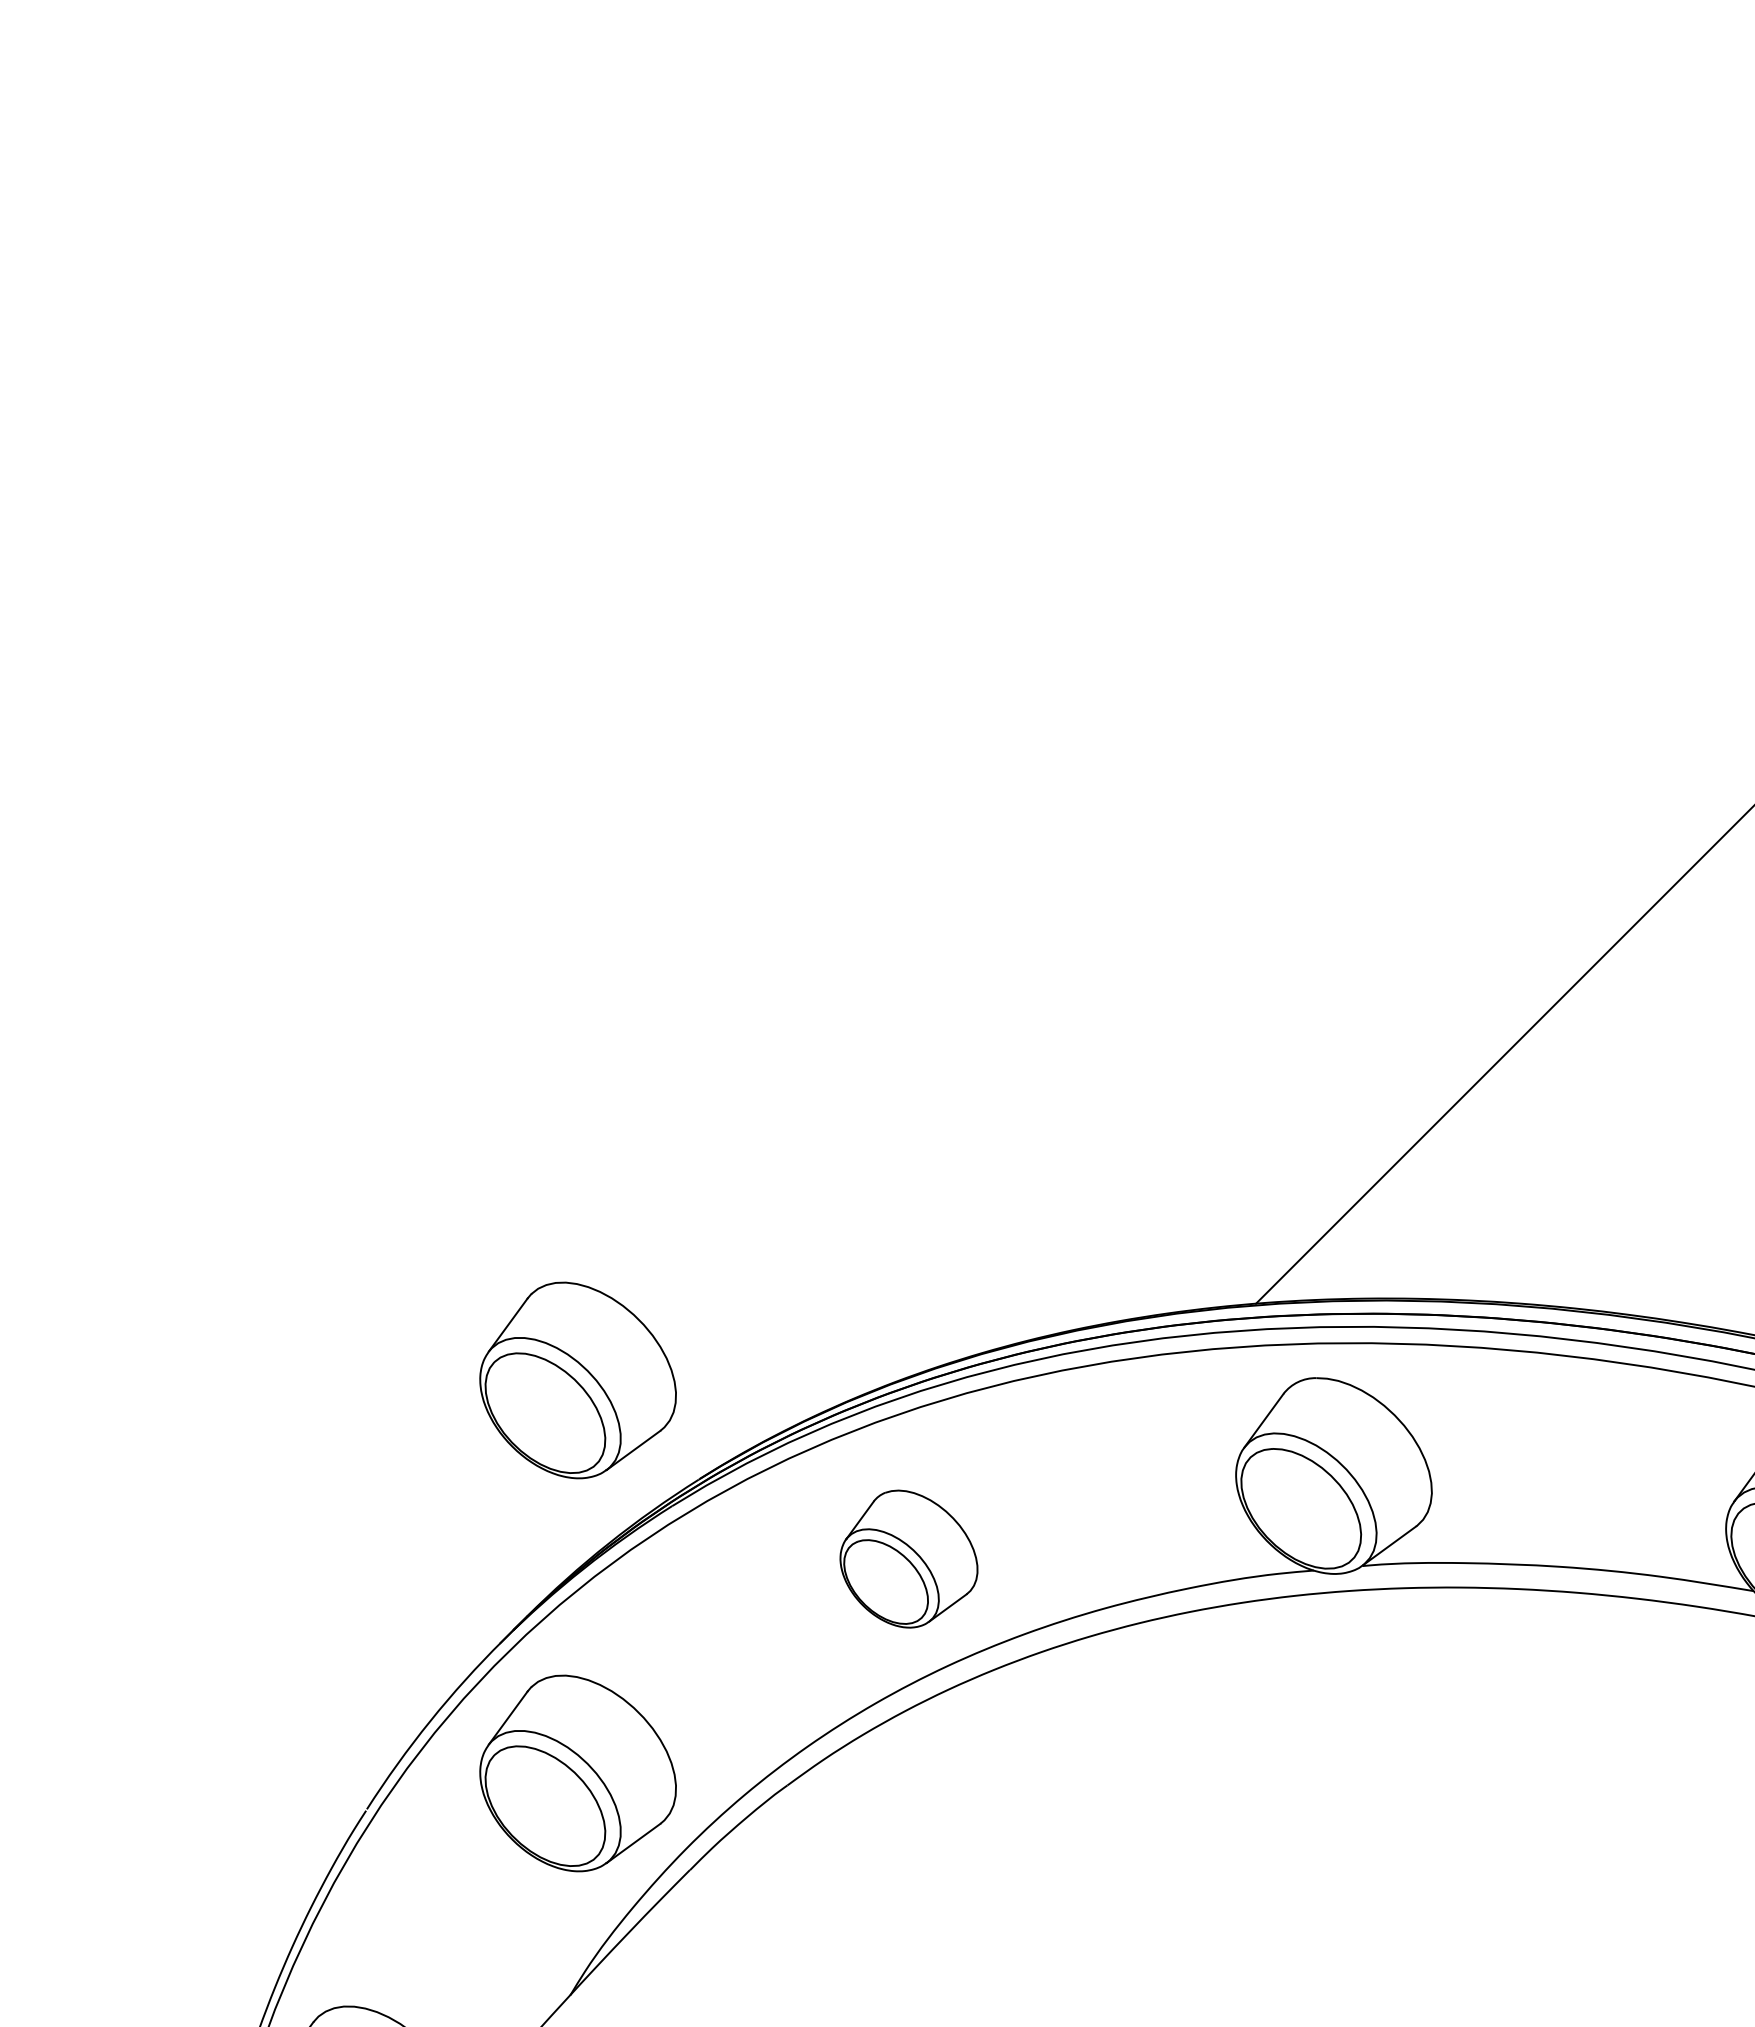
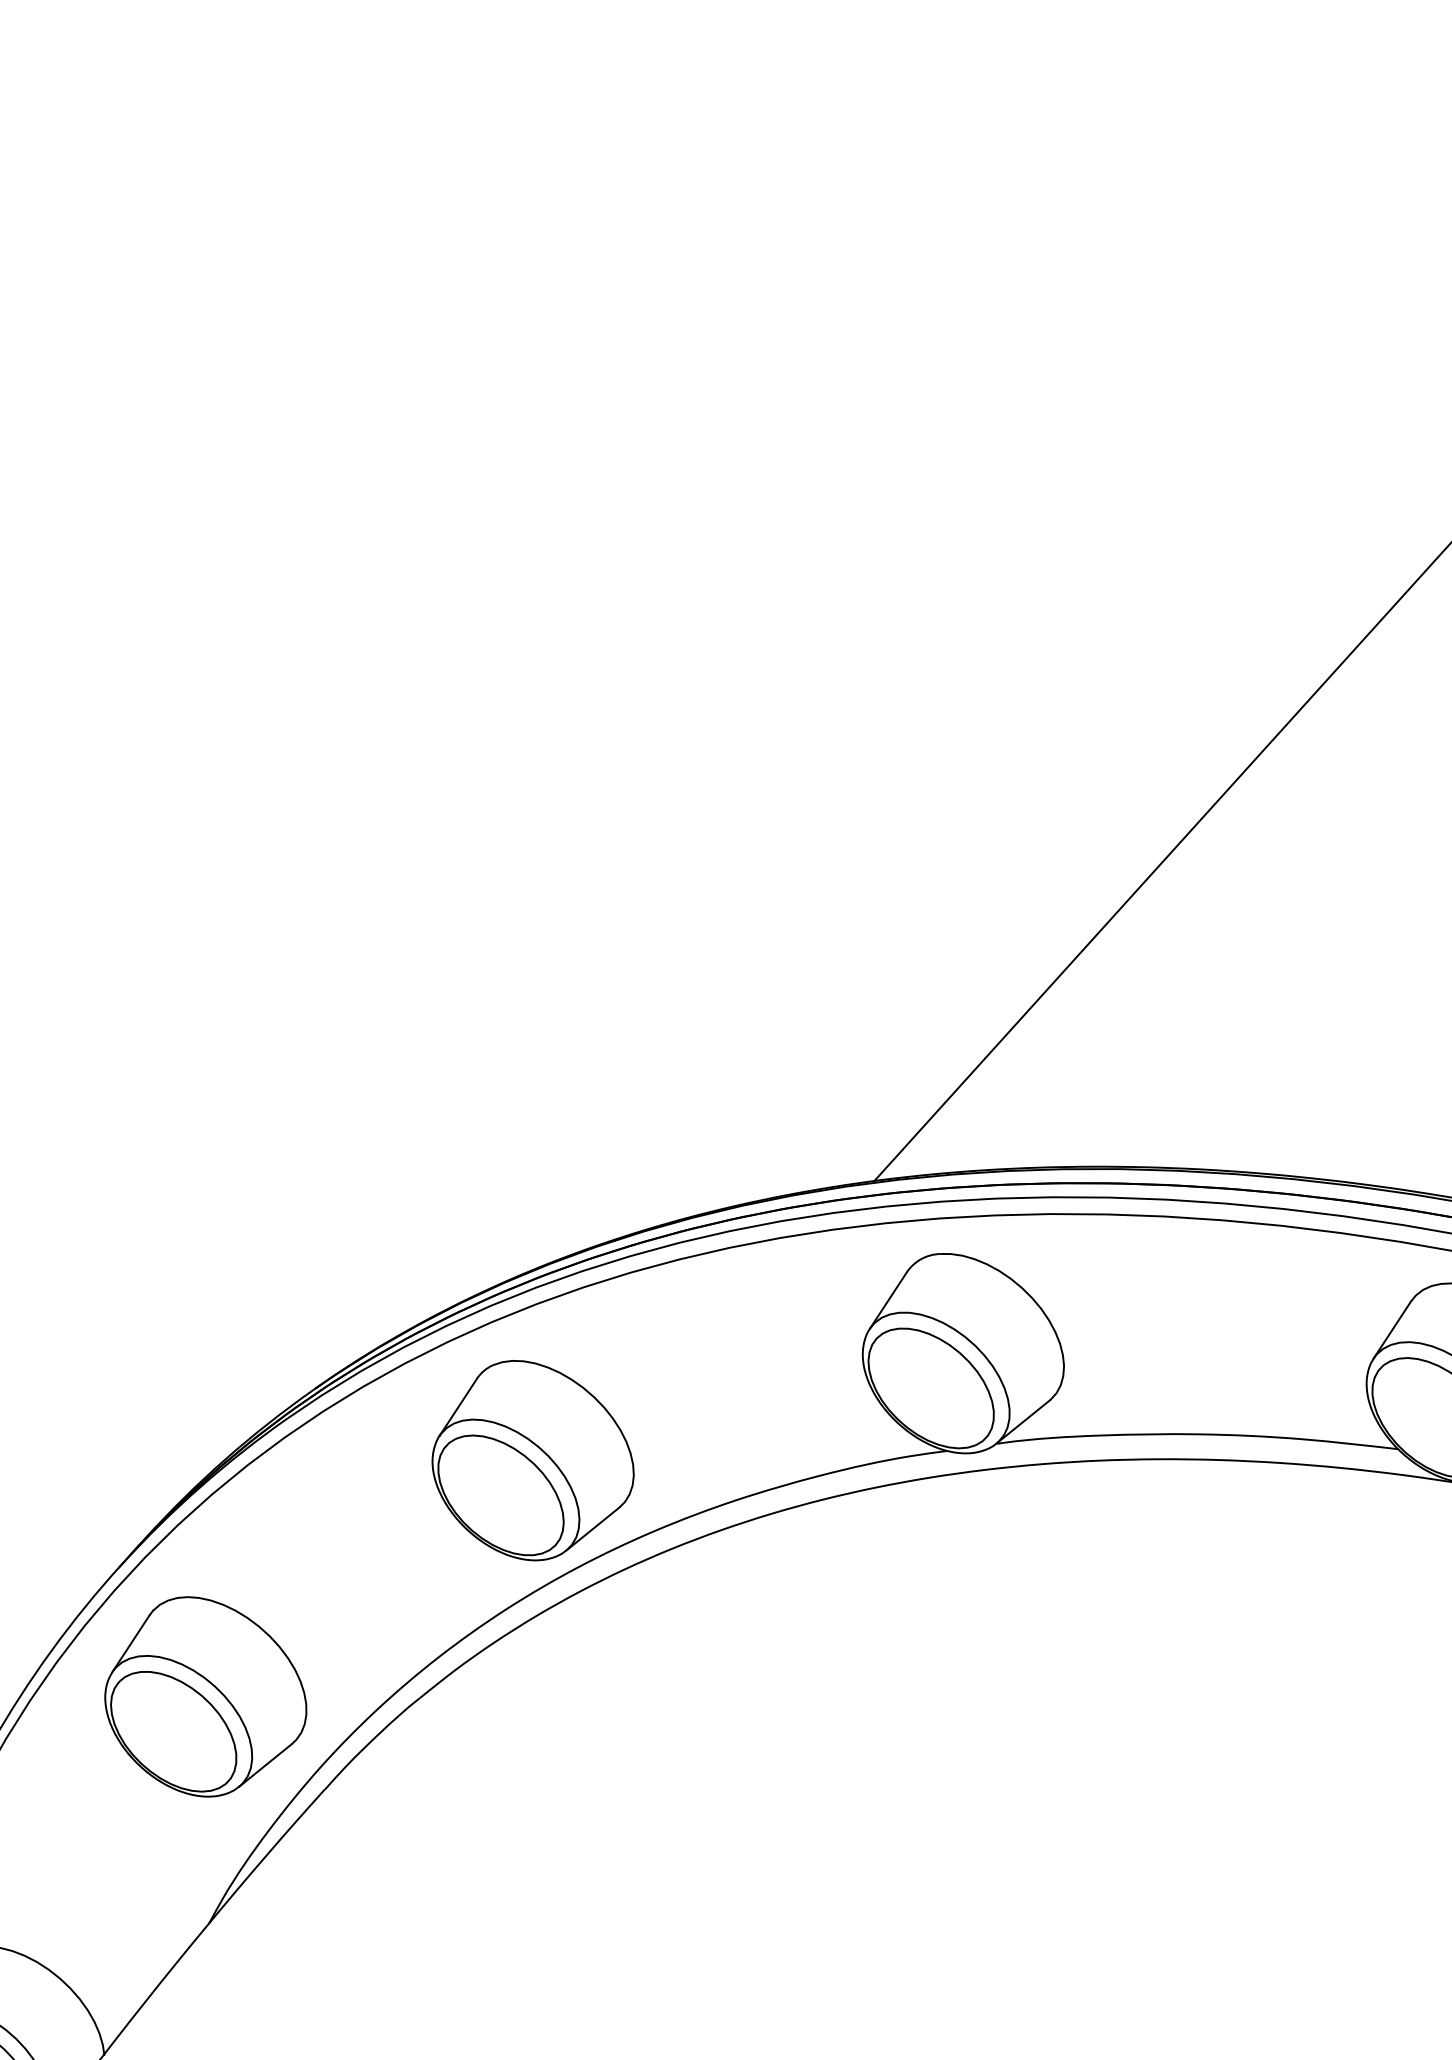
part: (577, 1380) -> (184, 1294), removed
part: (908, 1558) -> (532, 1459), size x1.43

